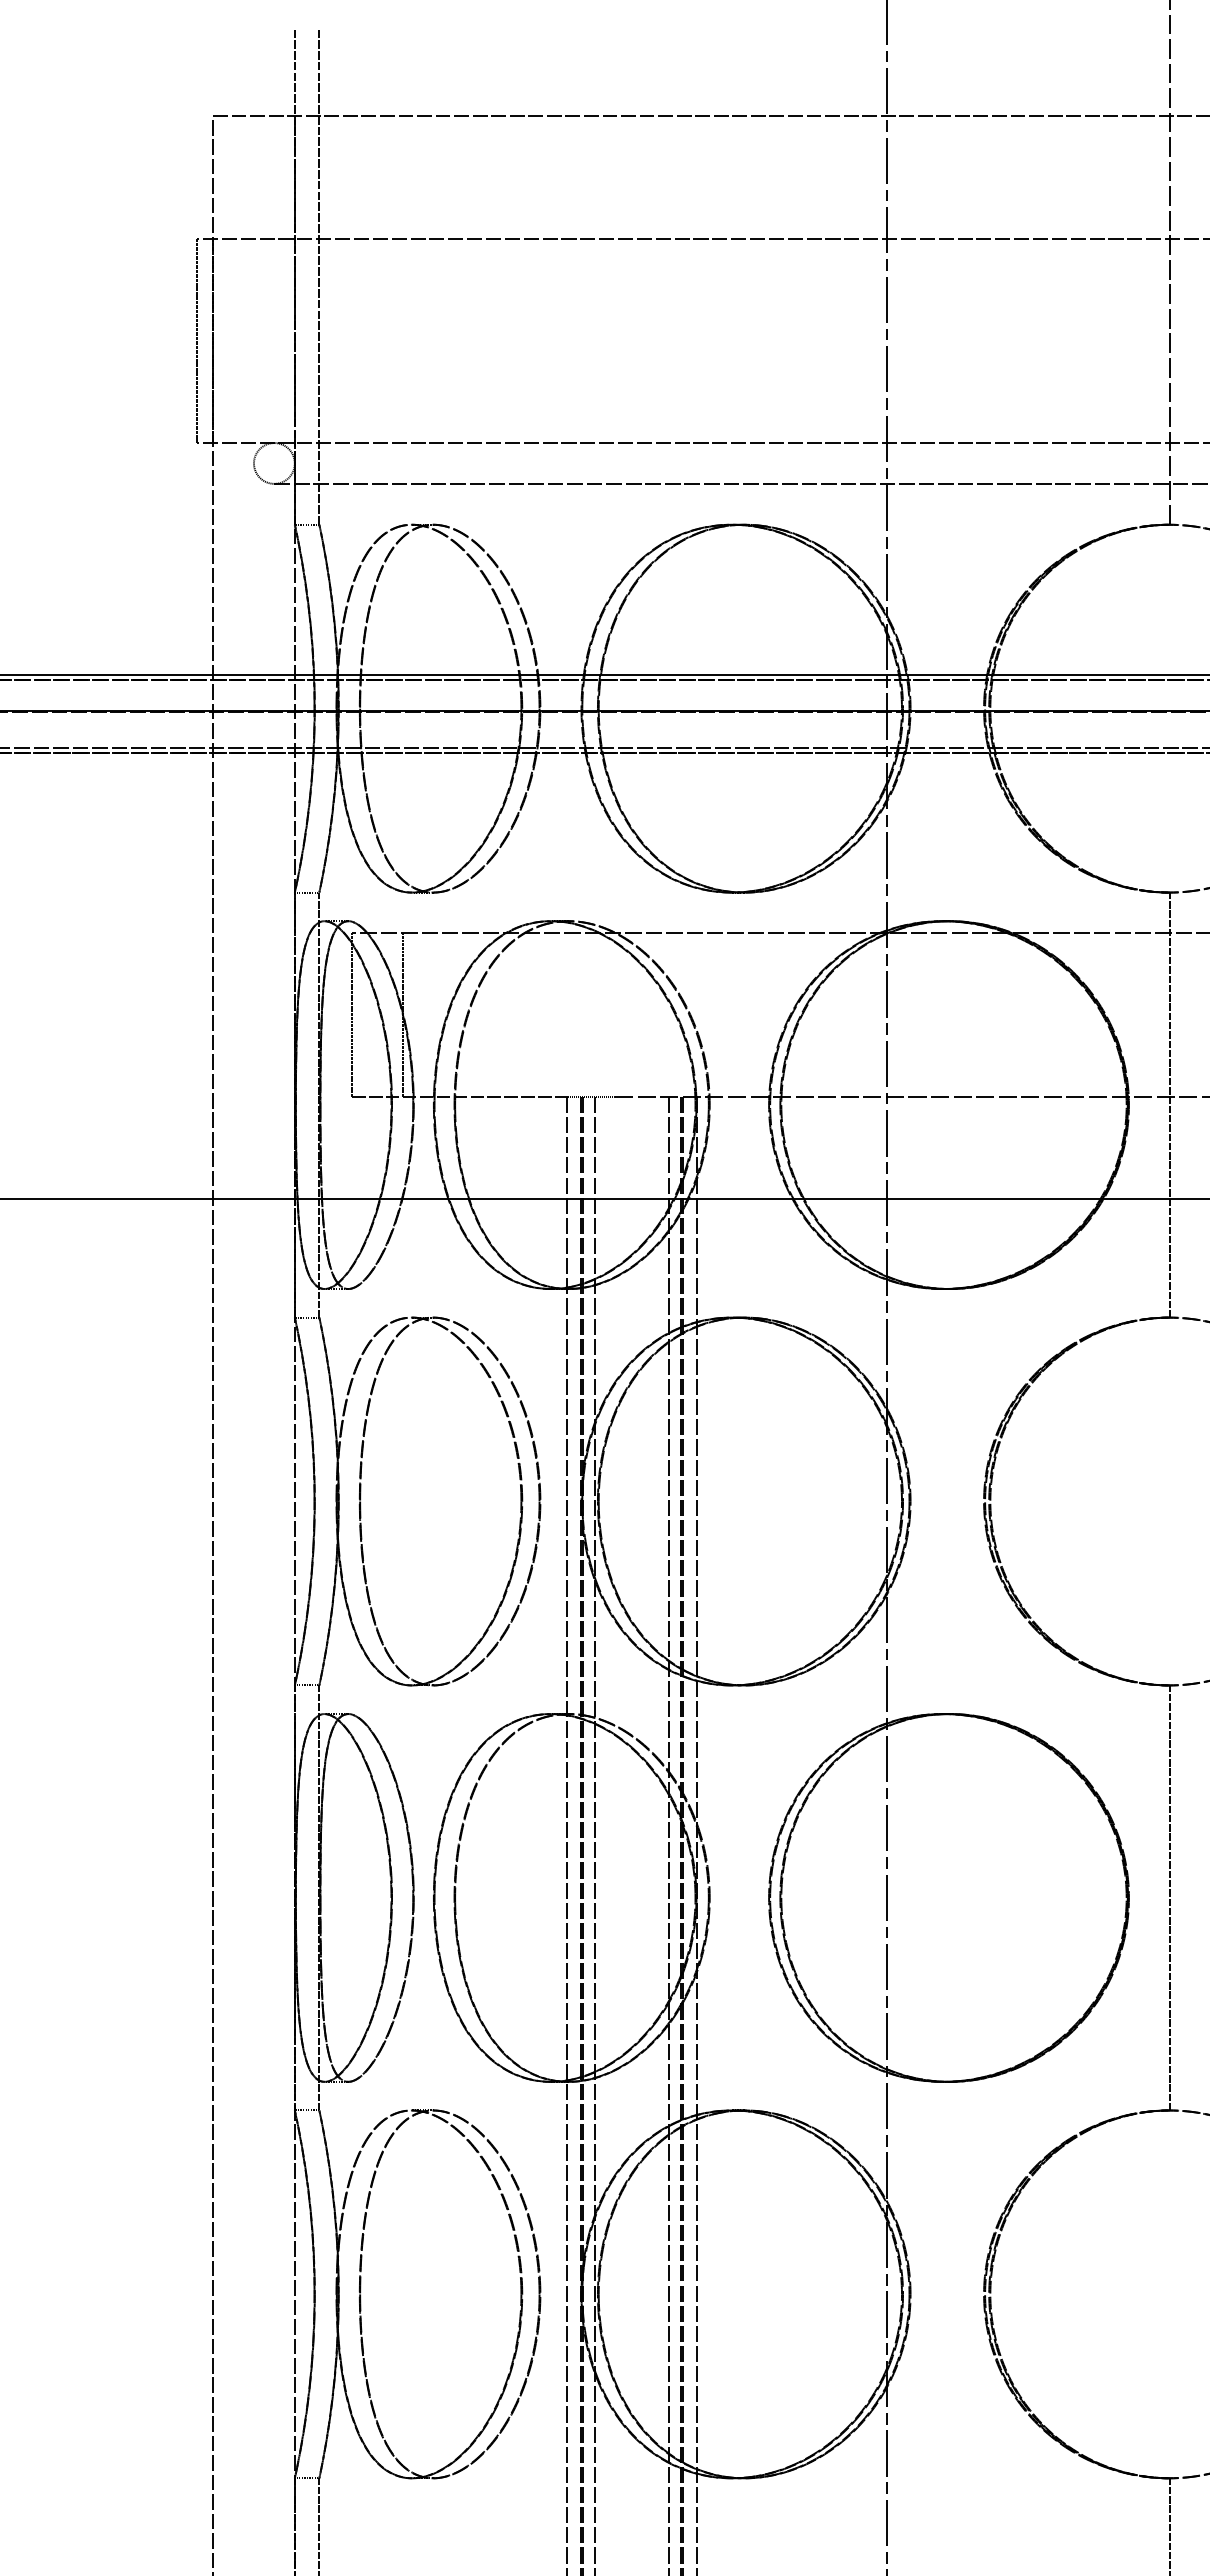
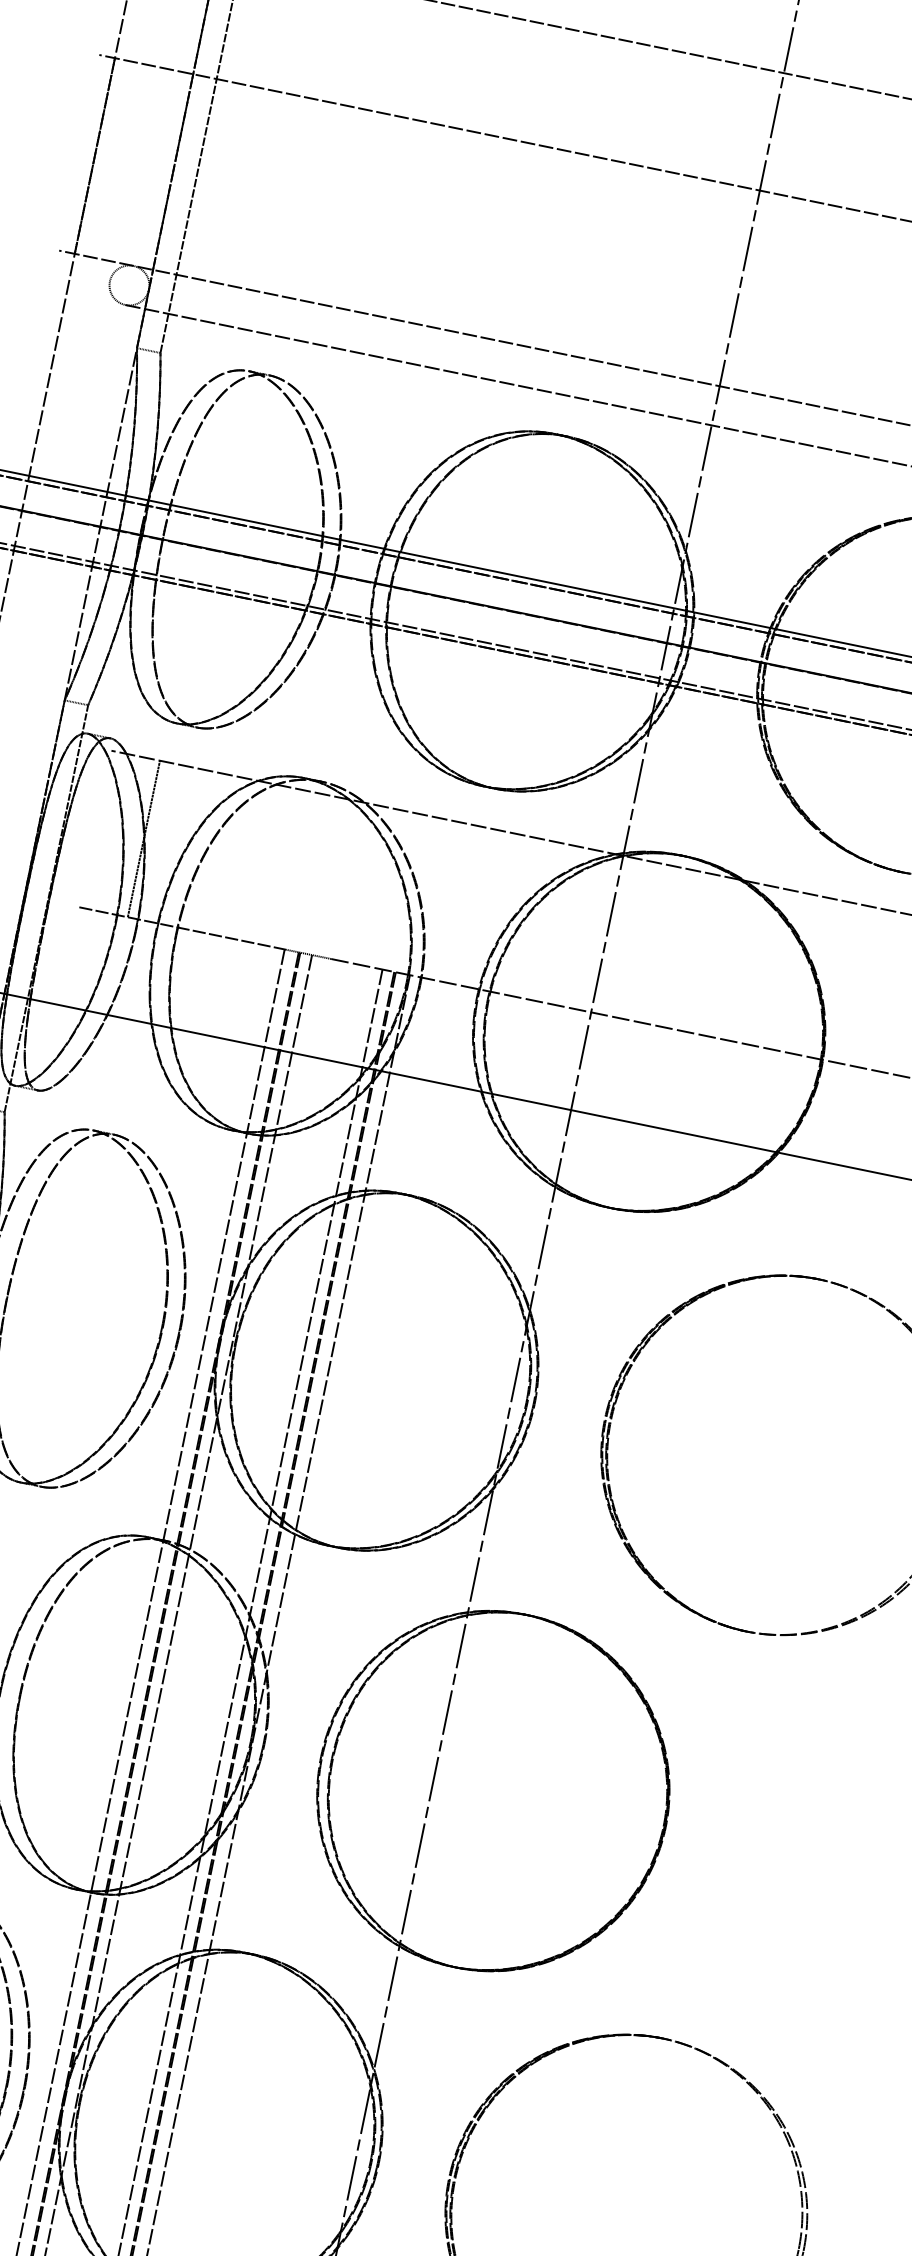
line: (196, 340) -> (79, 152), removed
line: (352, 1014) -> (95, 828), removed
line: (1170, 1104) -> (861, 1075), removed
line: (1170, 1897) -> (705, 1834), removed

